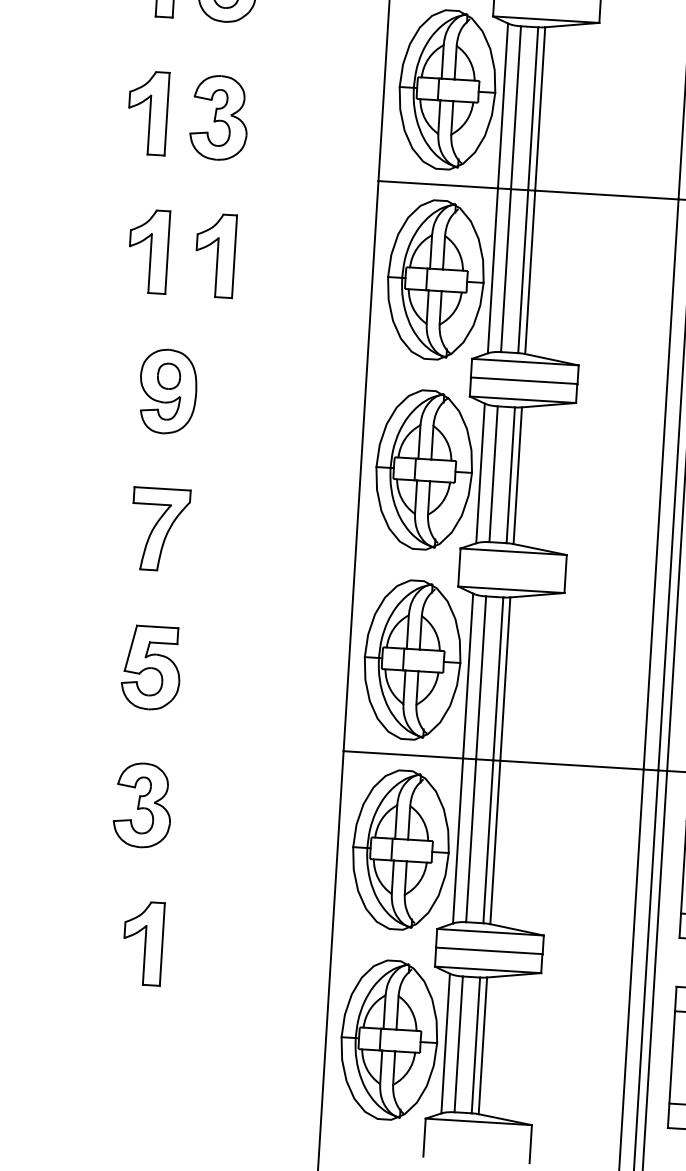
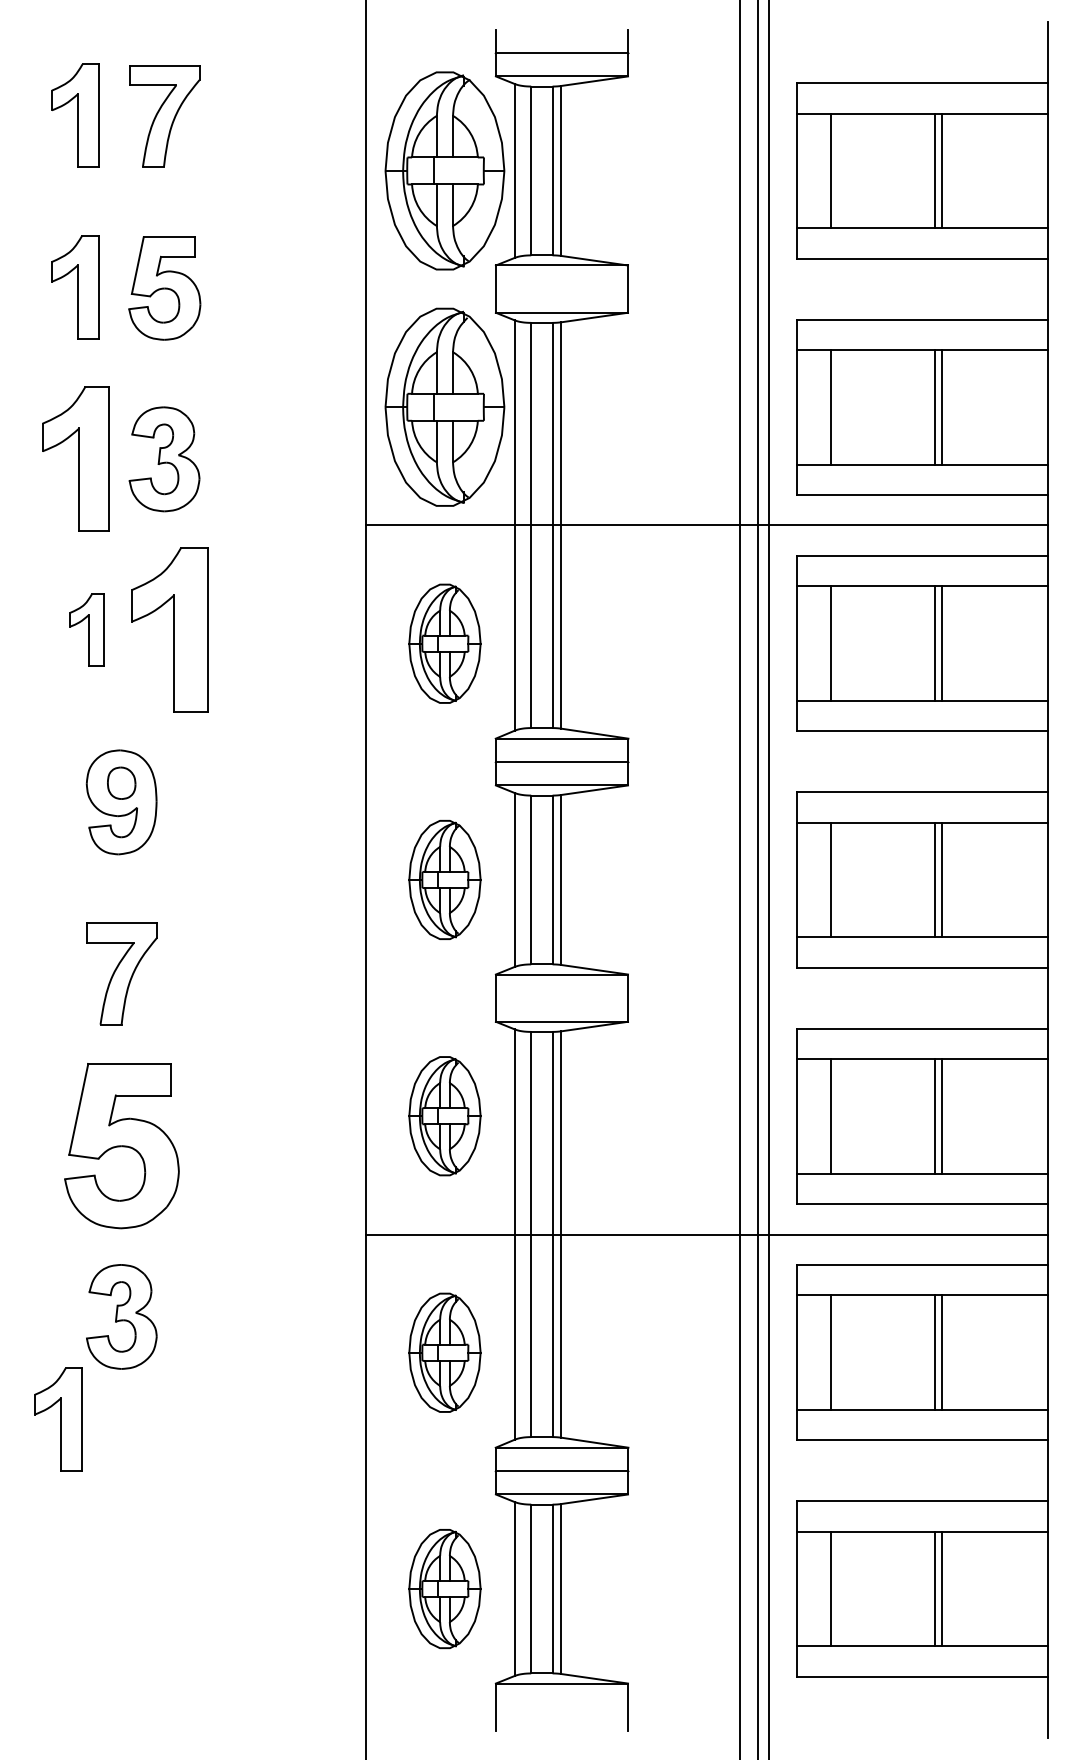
part: (147, 112) -> (75, 458), size x1.4
part: (148, 251) -> (86, 630), size x0.7
part: (215, 255) -> (169, 630), size x1.6
part: (435, 279) -> (444, 643), size x0.6
part: (423, 469) -> (444, 879), size x0.6
part: (412, 659) -> (444, 1115), size x0.6
part: (151, 667) -> (121, 1145), size x1.6
part: (400, 849) -> (444, 1352), size x0.6
part: (143, 943) -> (58, 1419), moved
part: (389, 1039) -> (444, 1588), size x0.6

